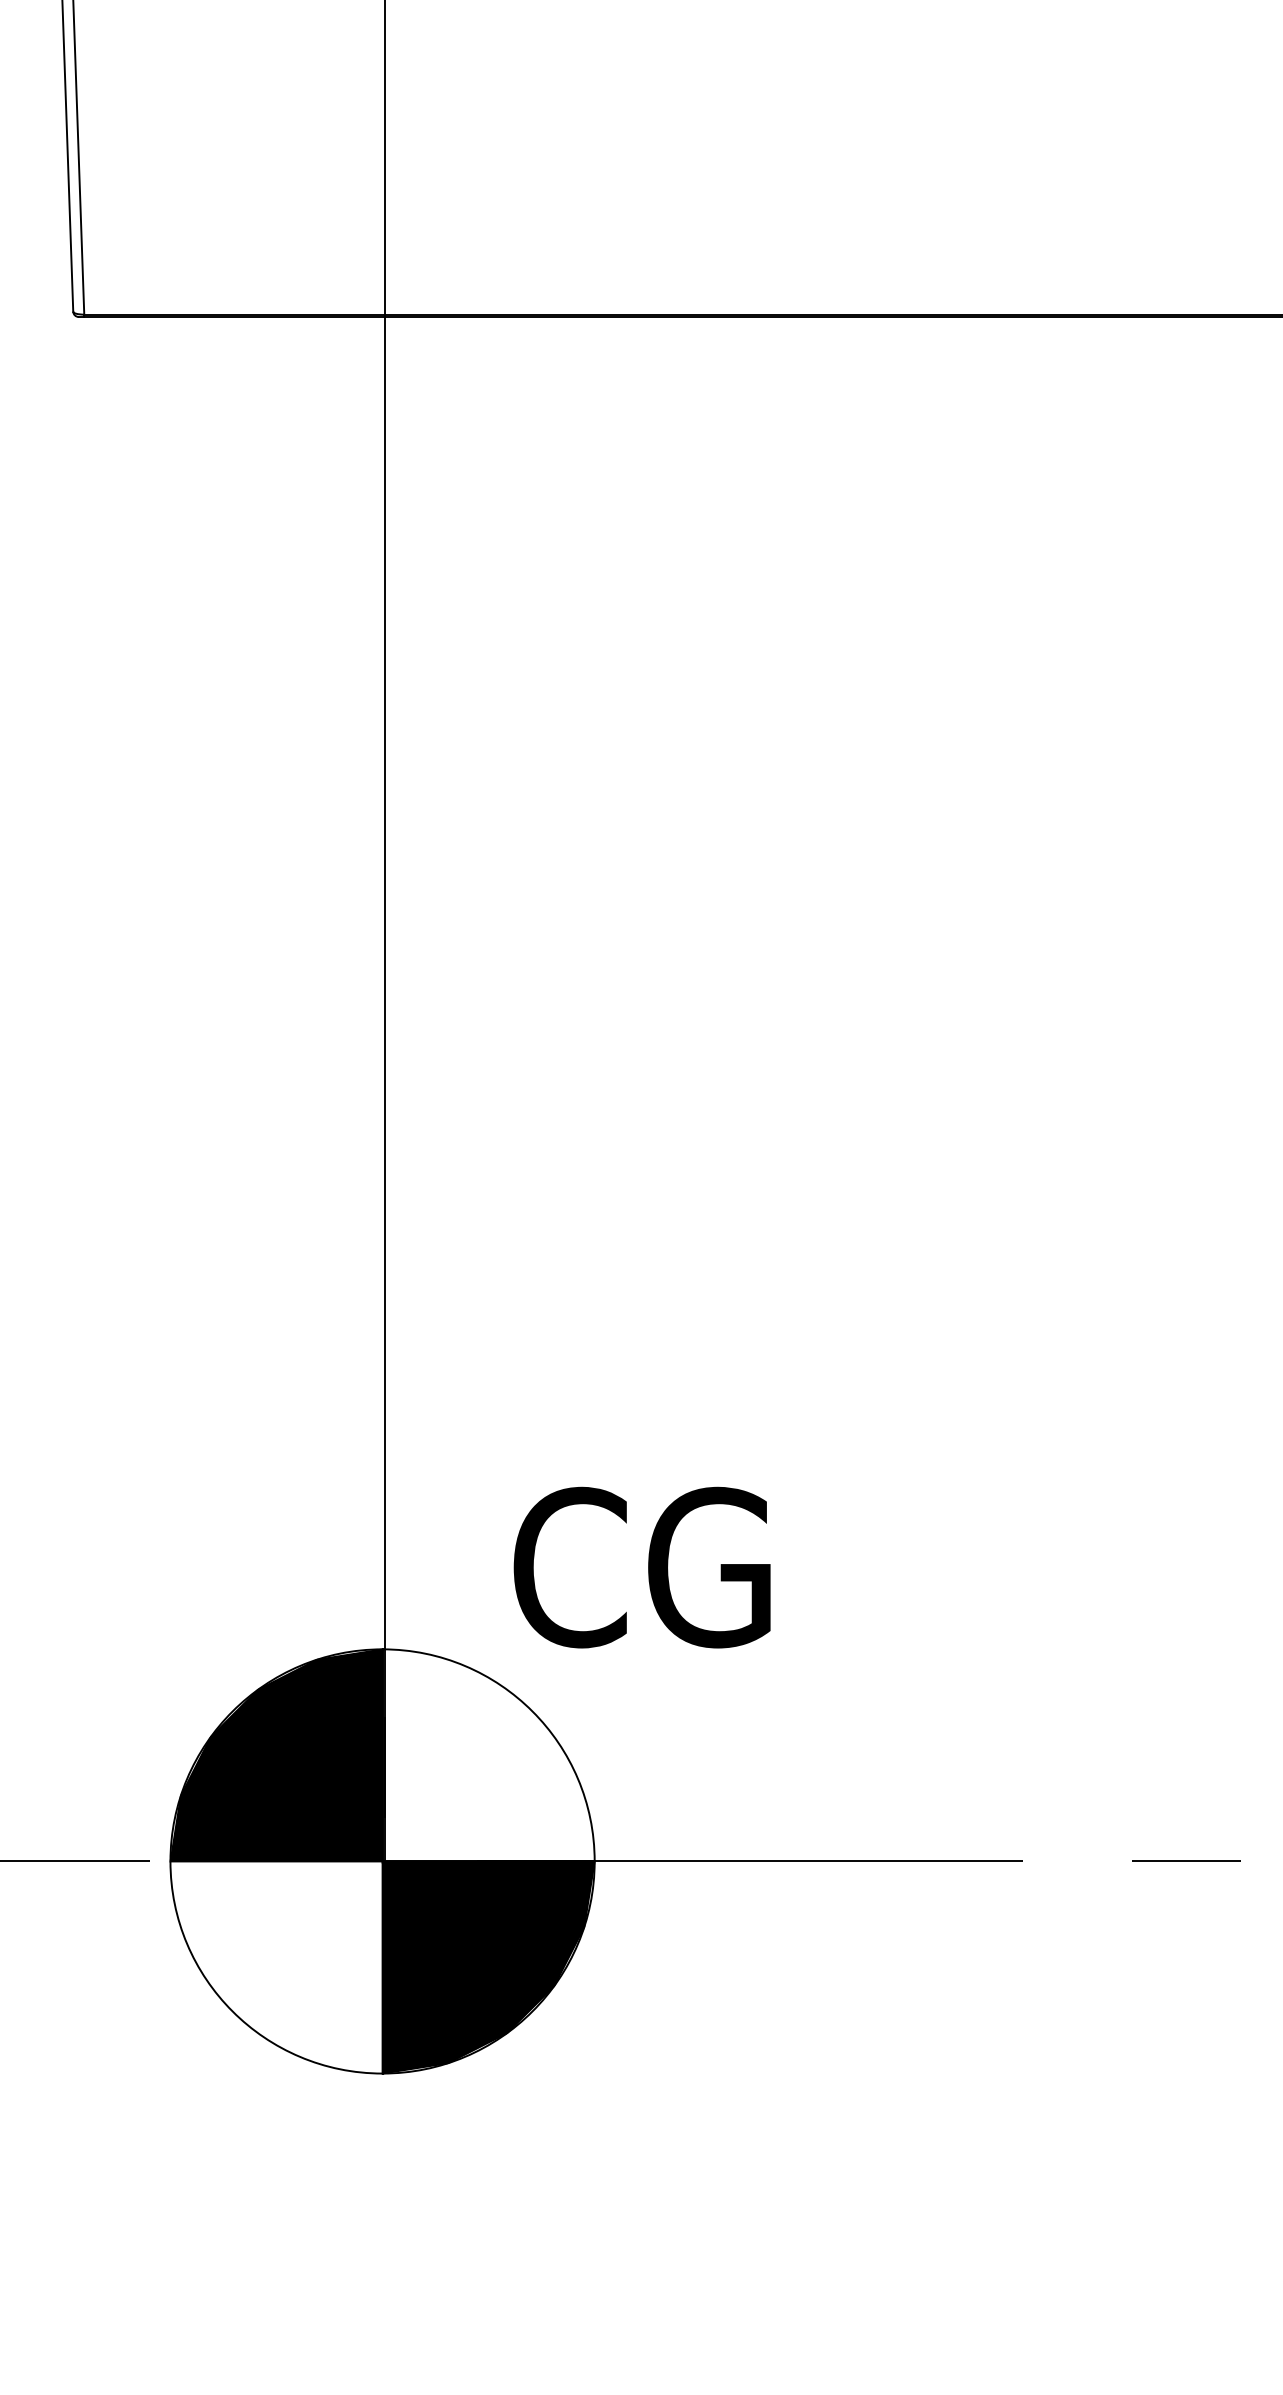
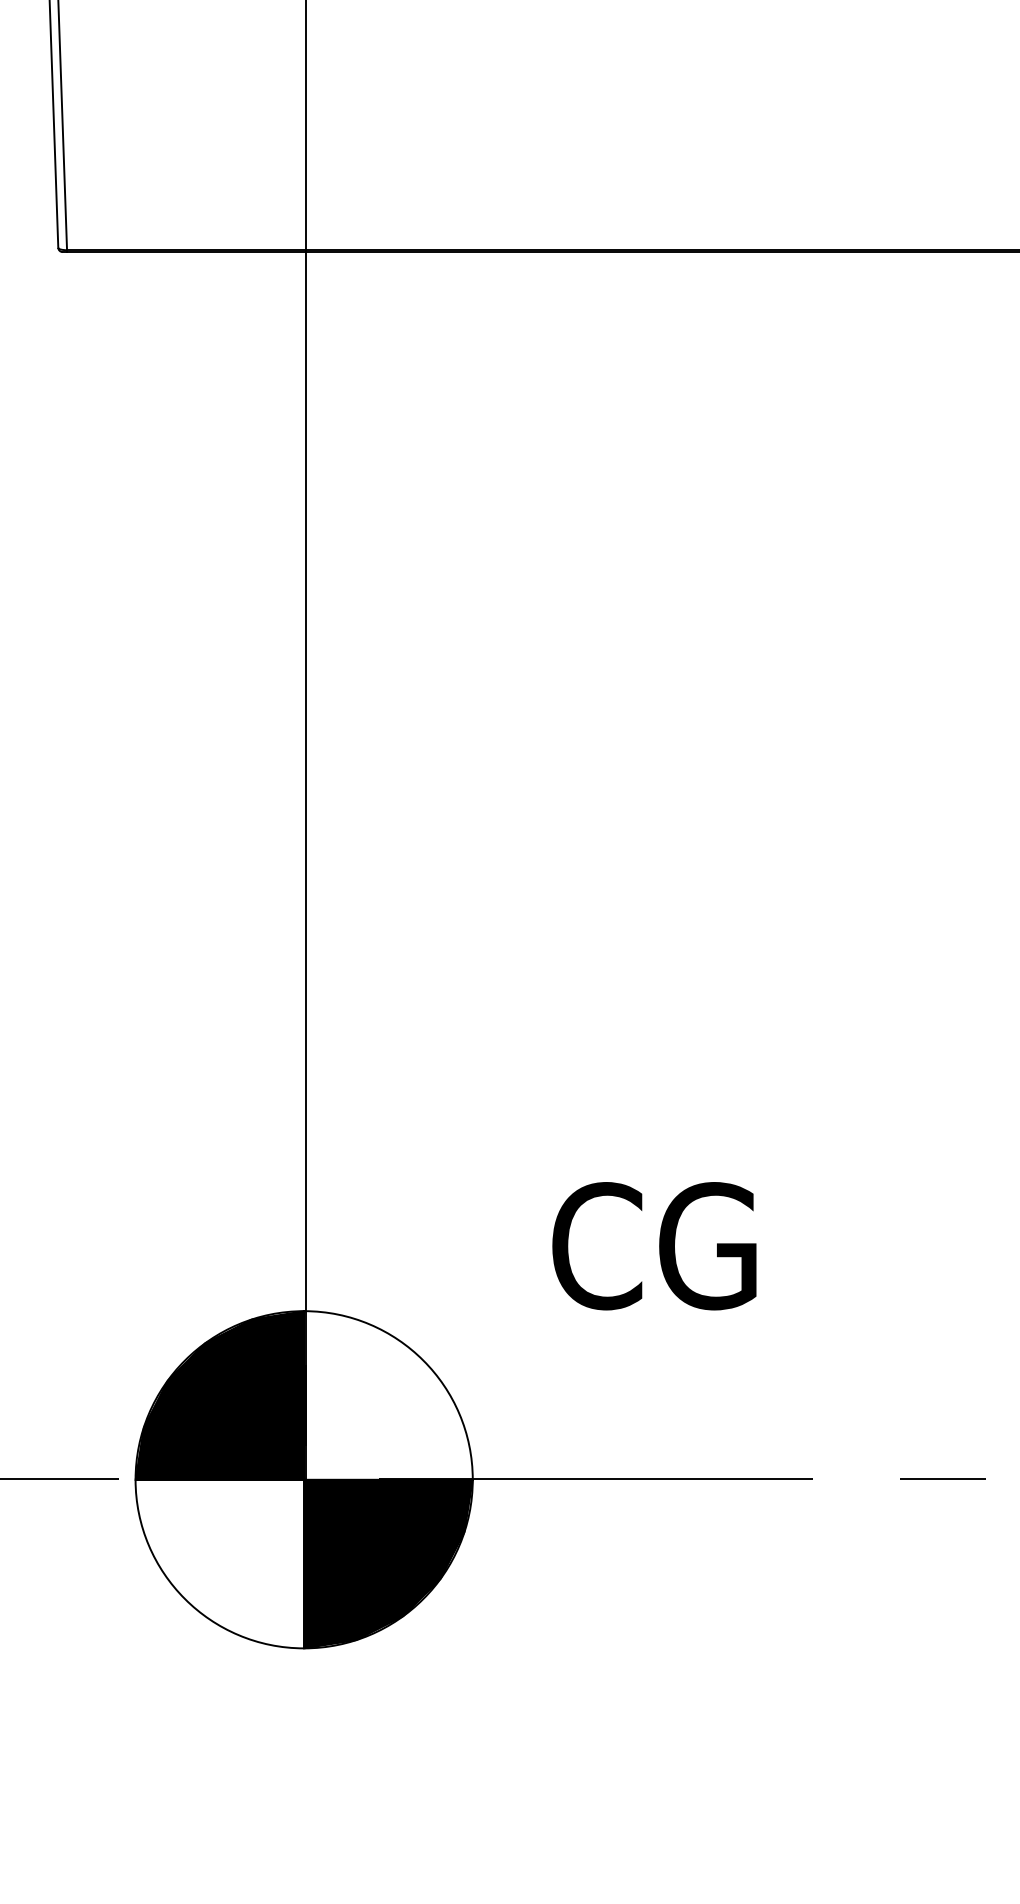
text: (641, 1567) -> (653, 1246), moved

